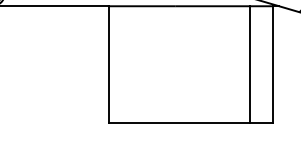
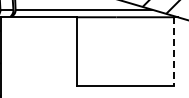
line: (249, 64) -> (160, 51), removed
line: (273, 65) -> (174, 52), solid -> dashed

